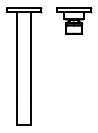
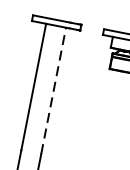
line: (30, 56) -> (52, 91), solid -> dashed

